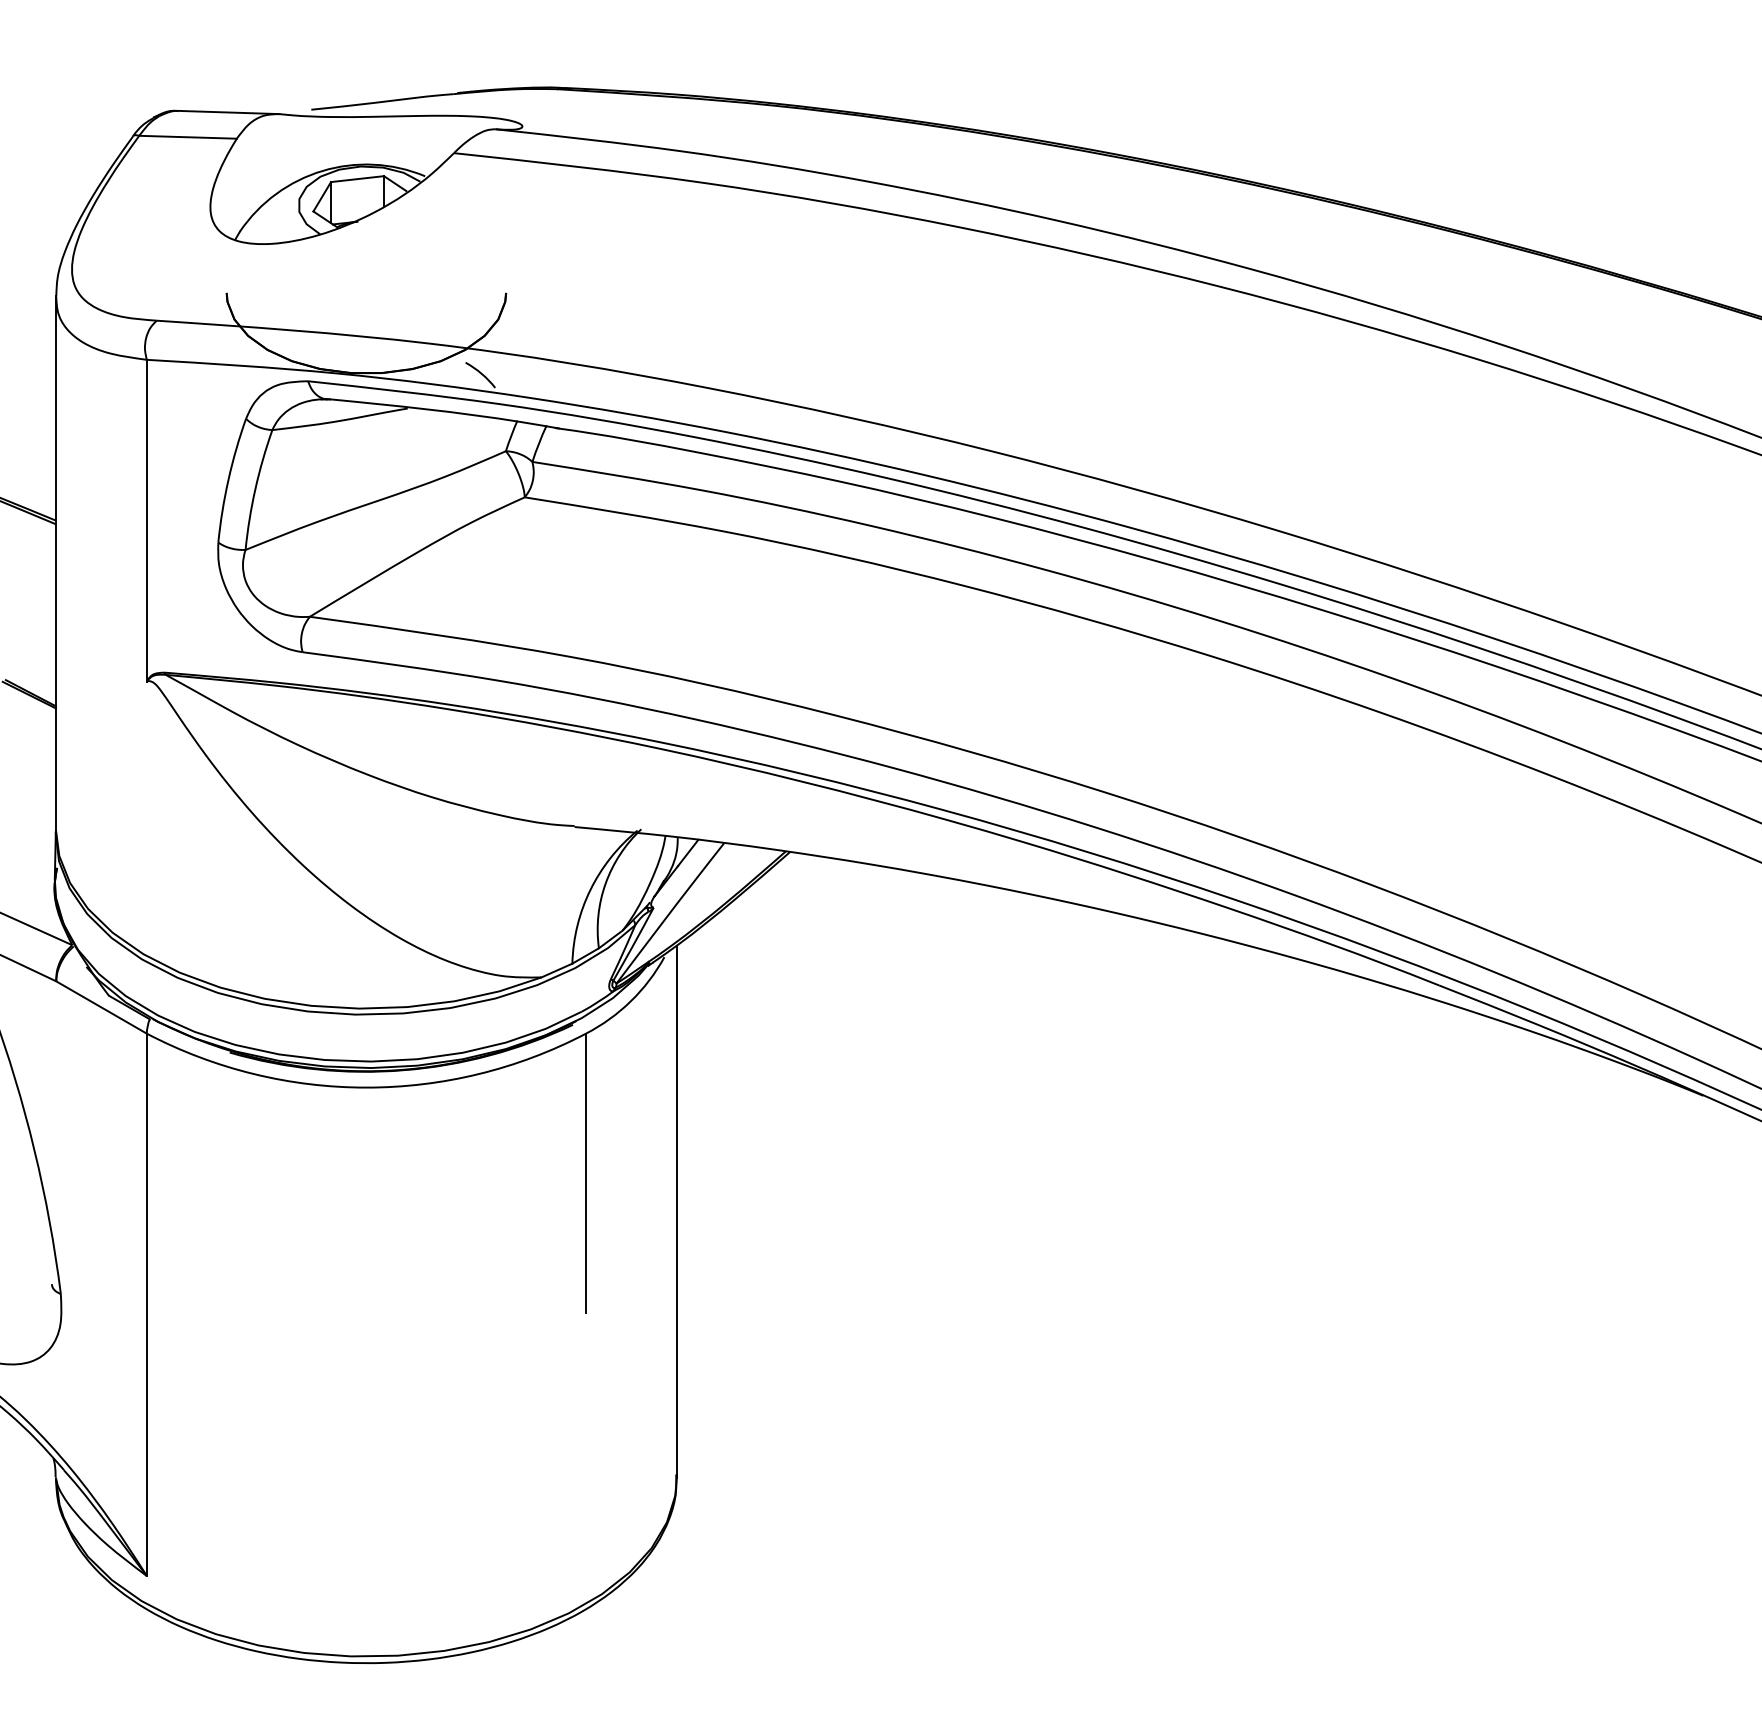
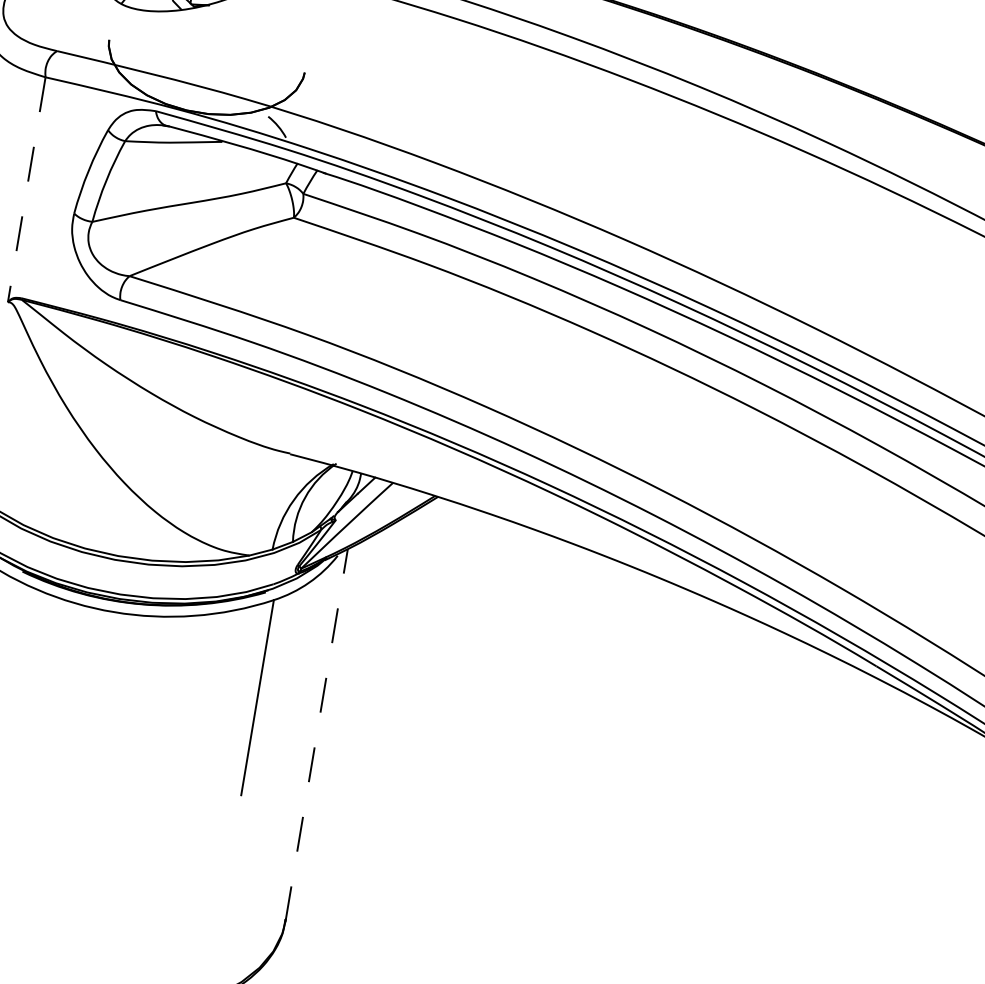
line: (146, 520) -> (26, 189), solid -> dashed
line: (676, 1211) -> (316, 735), solid -> dashed

